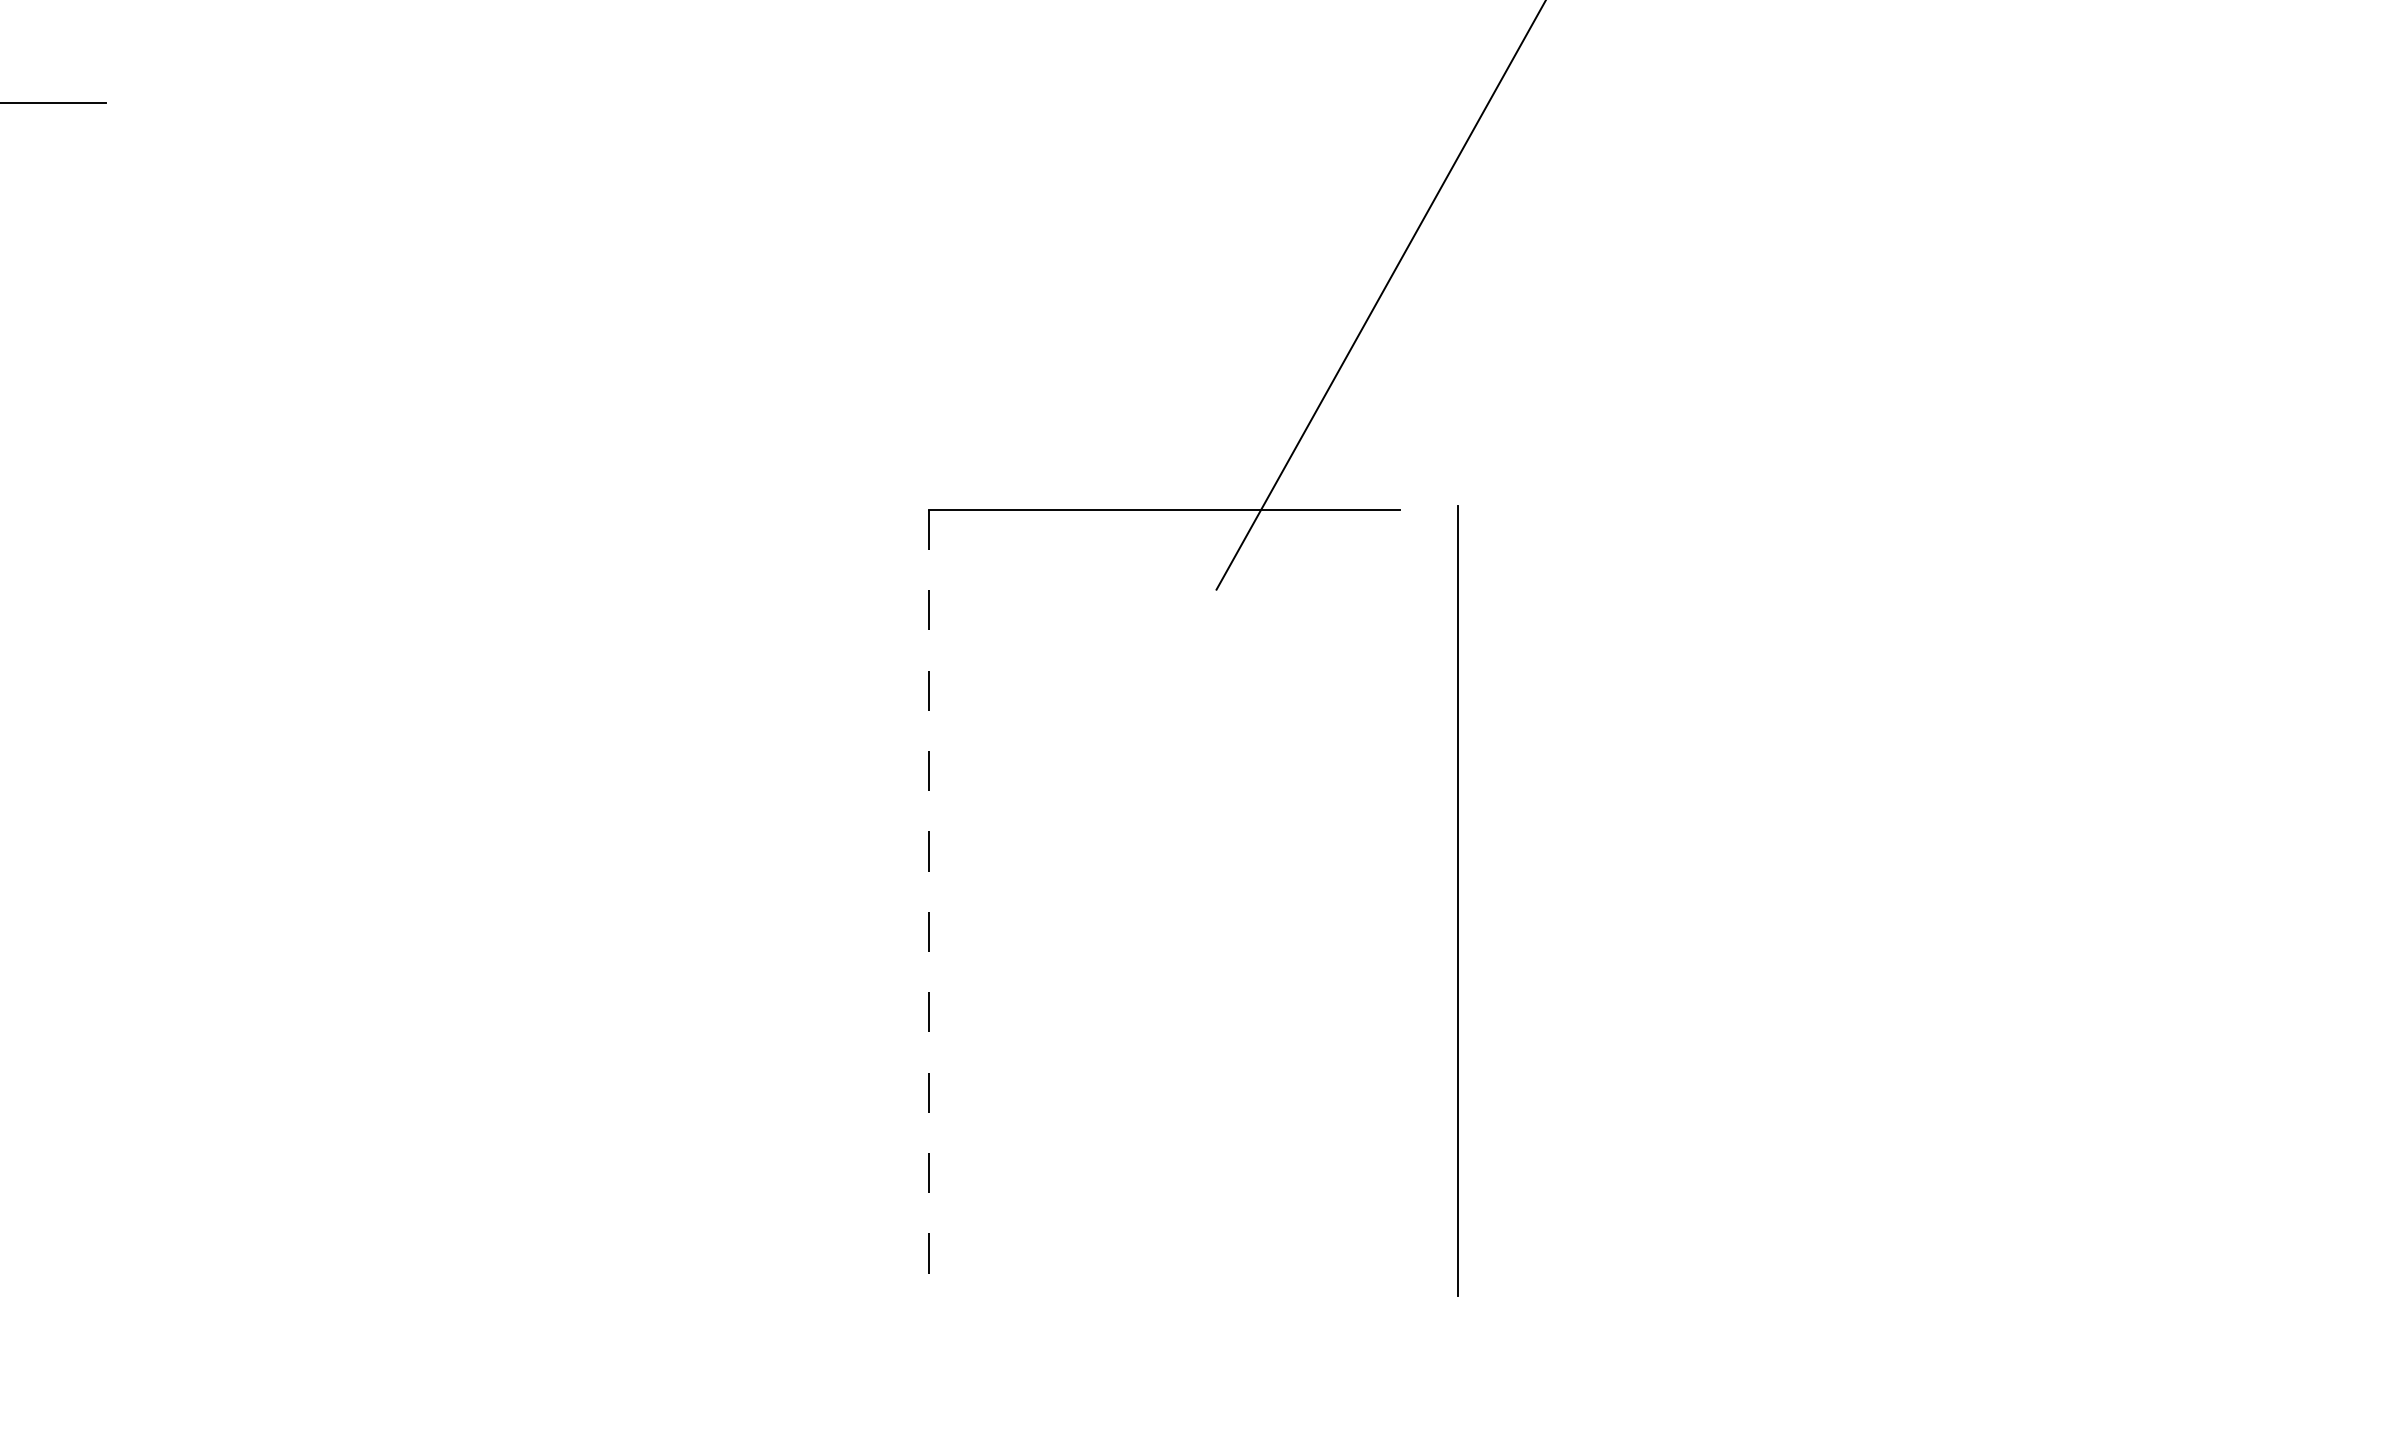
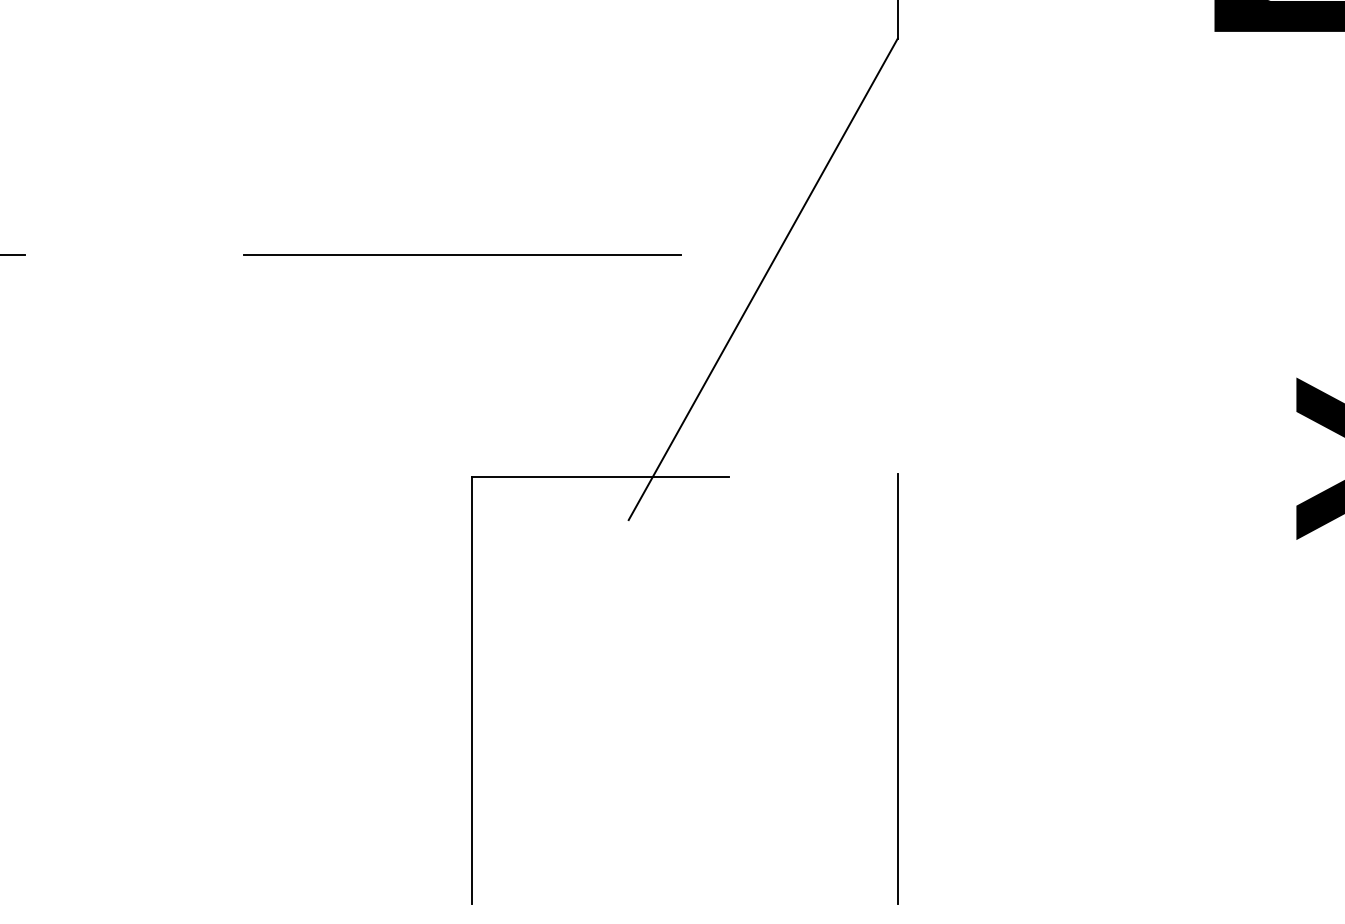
line: (910, 101) -> (462, 254), added
line: (1457, 899) -> (897, 688), moved
line: (929, 903) -> (472, 690), dashed -> solid

